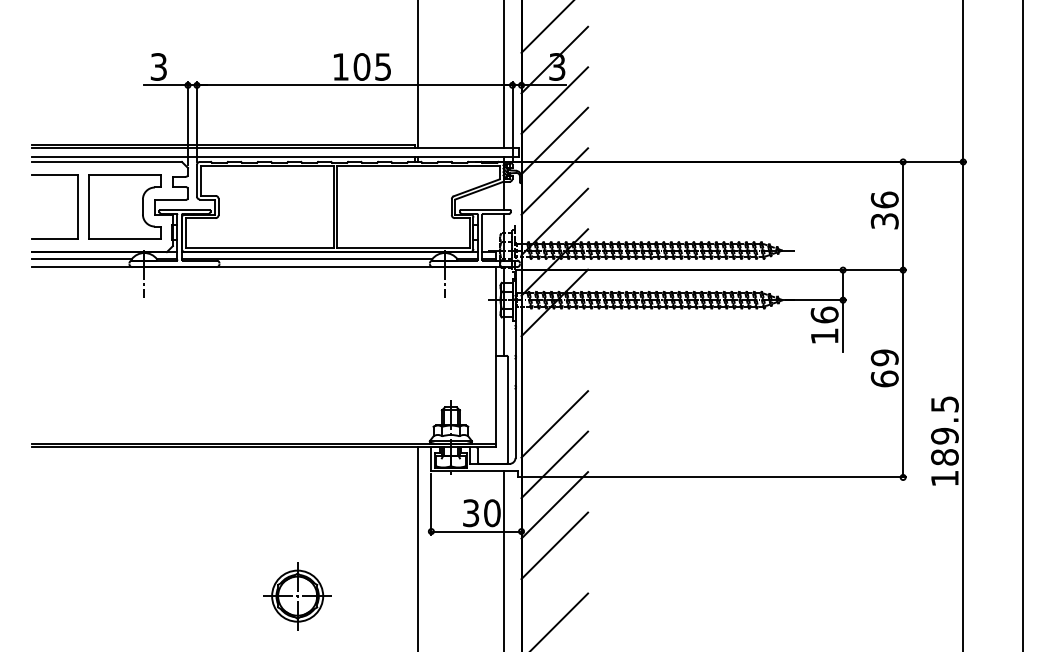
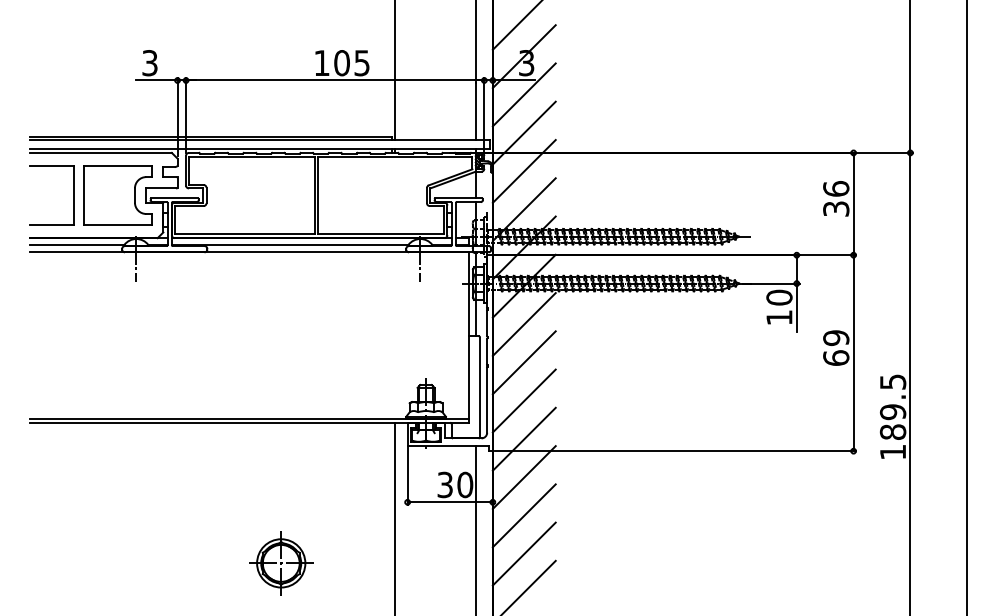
text: (824, 314) -> (779, 297), 16 -> 10
line: (554, 343) -> (524, 324), added
line: (554, 383) -> (524, 362), added
line: (554, 586) -> (524, 554), added

